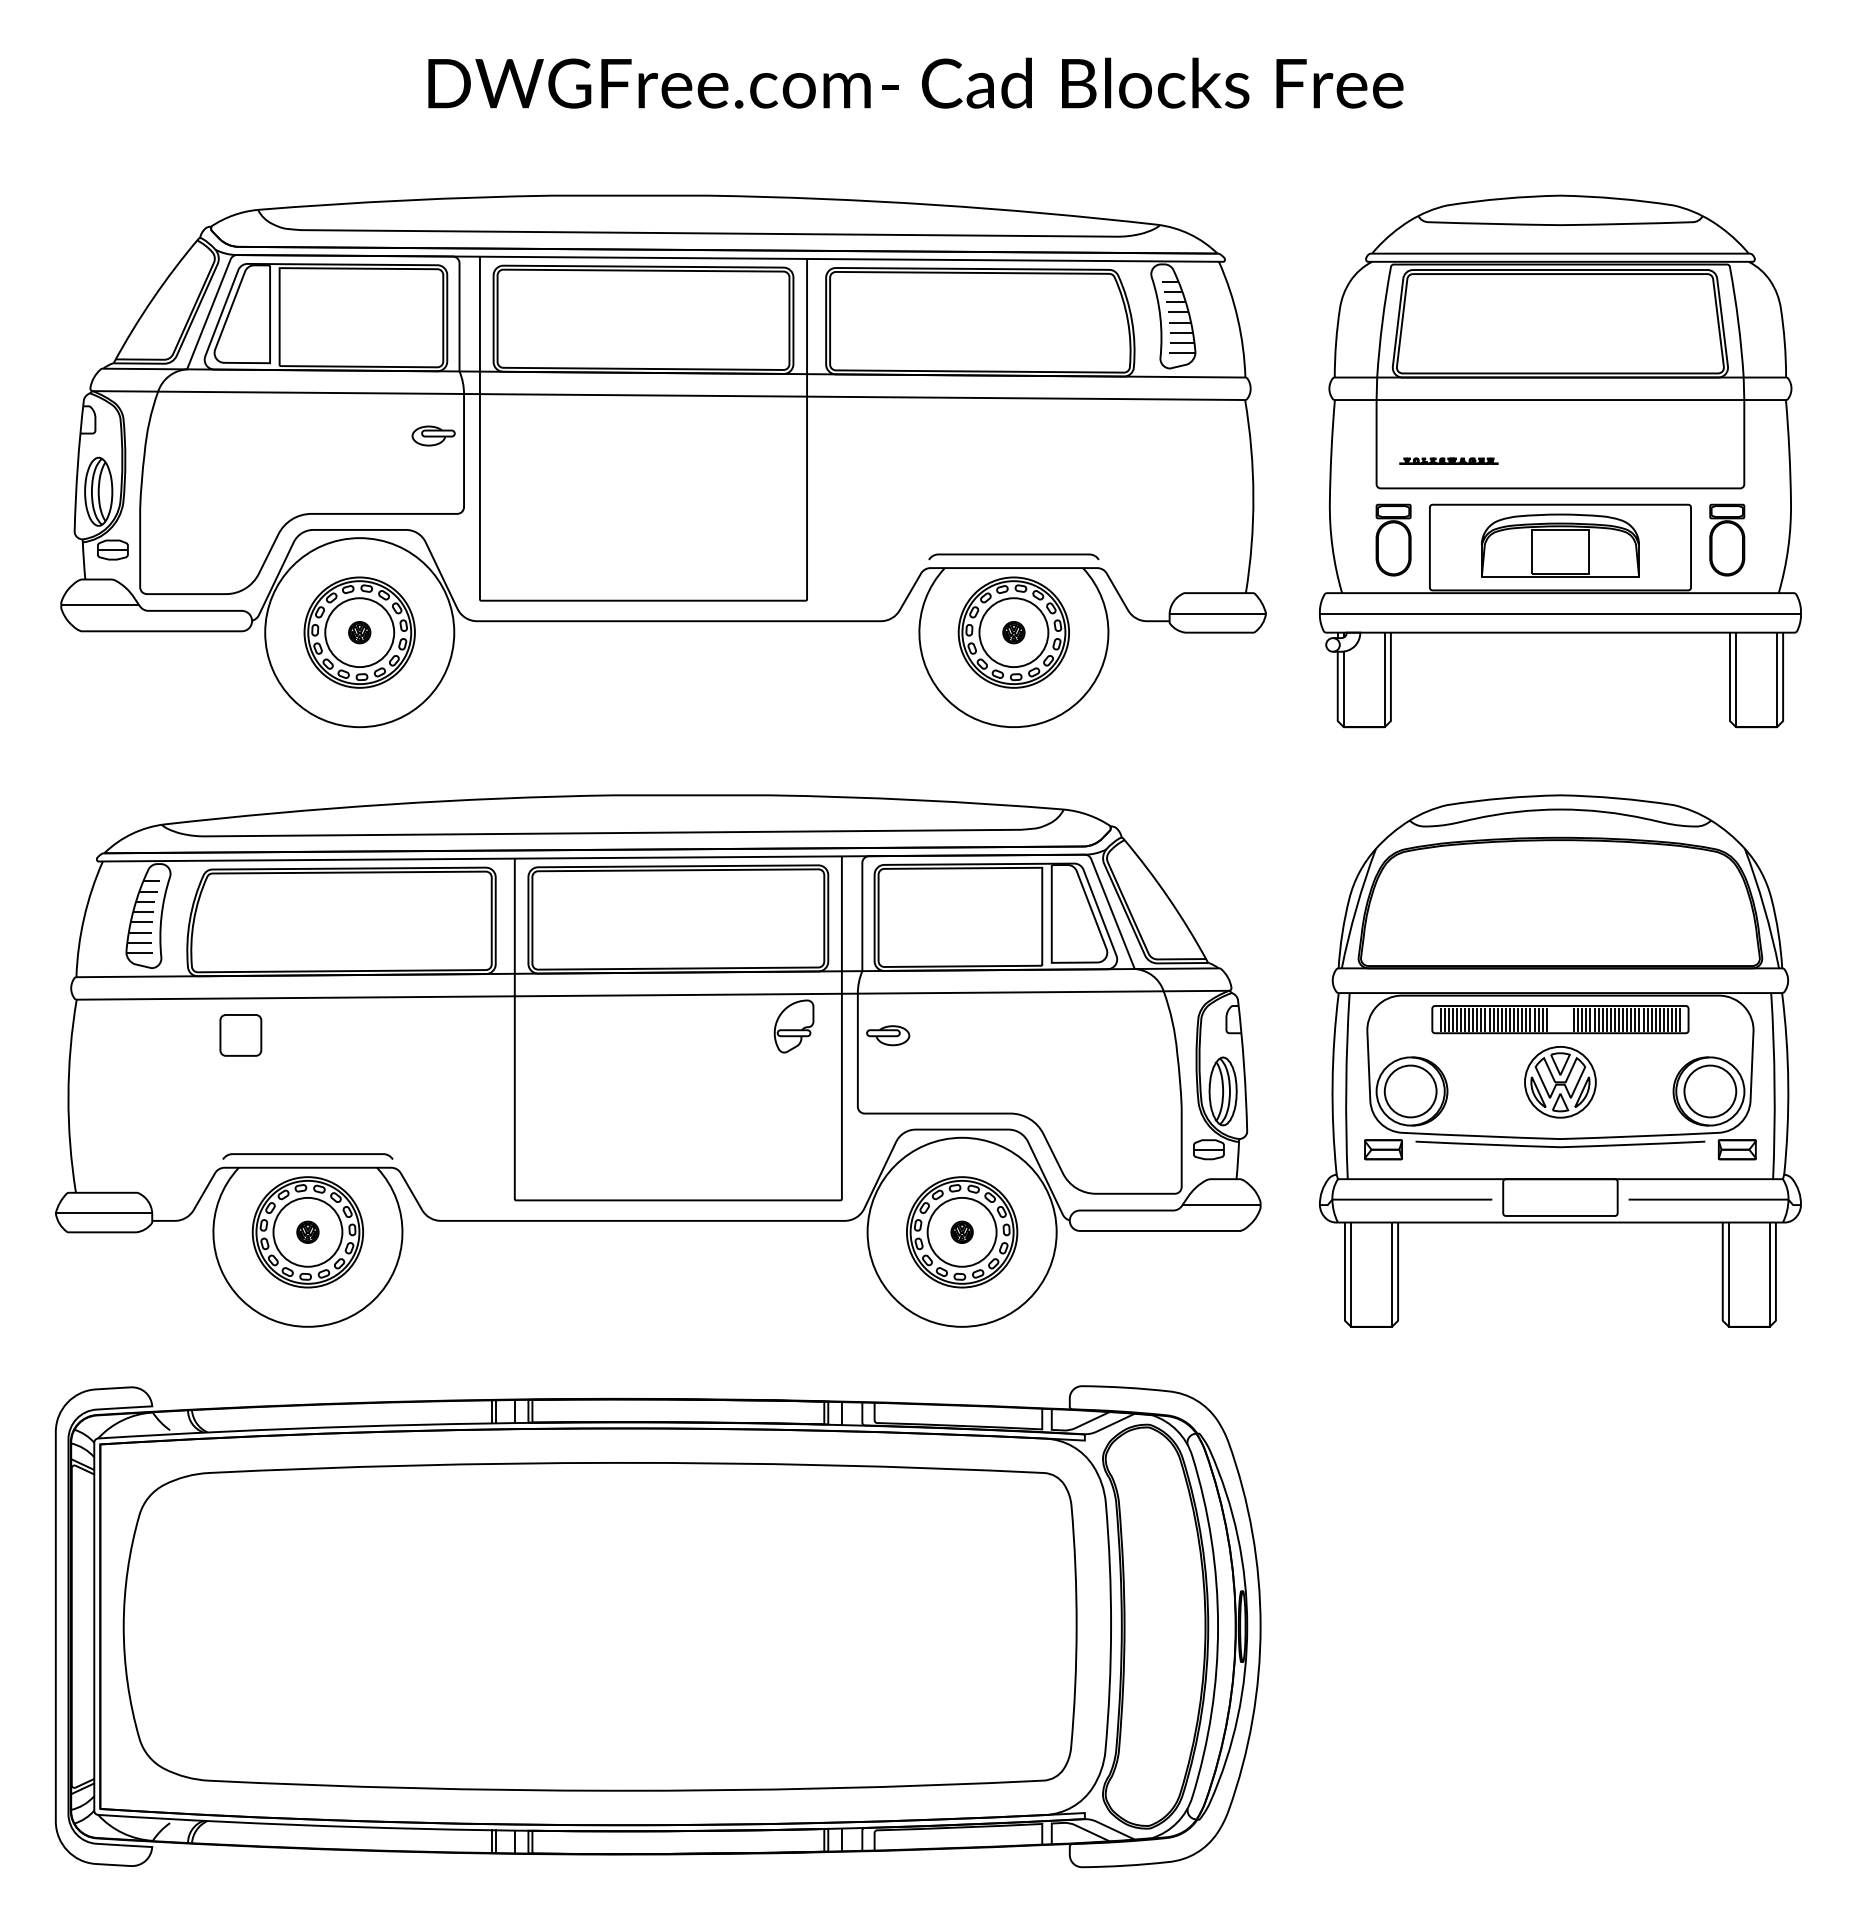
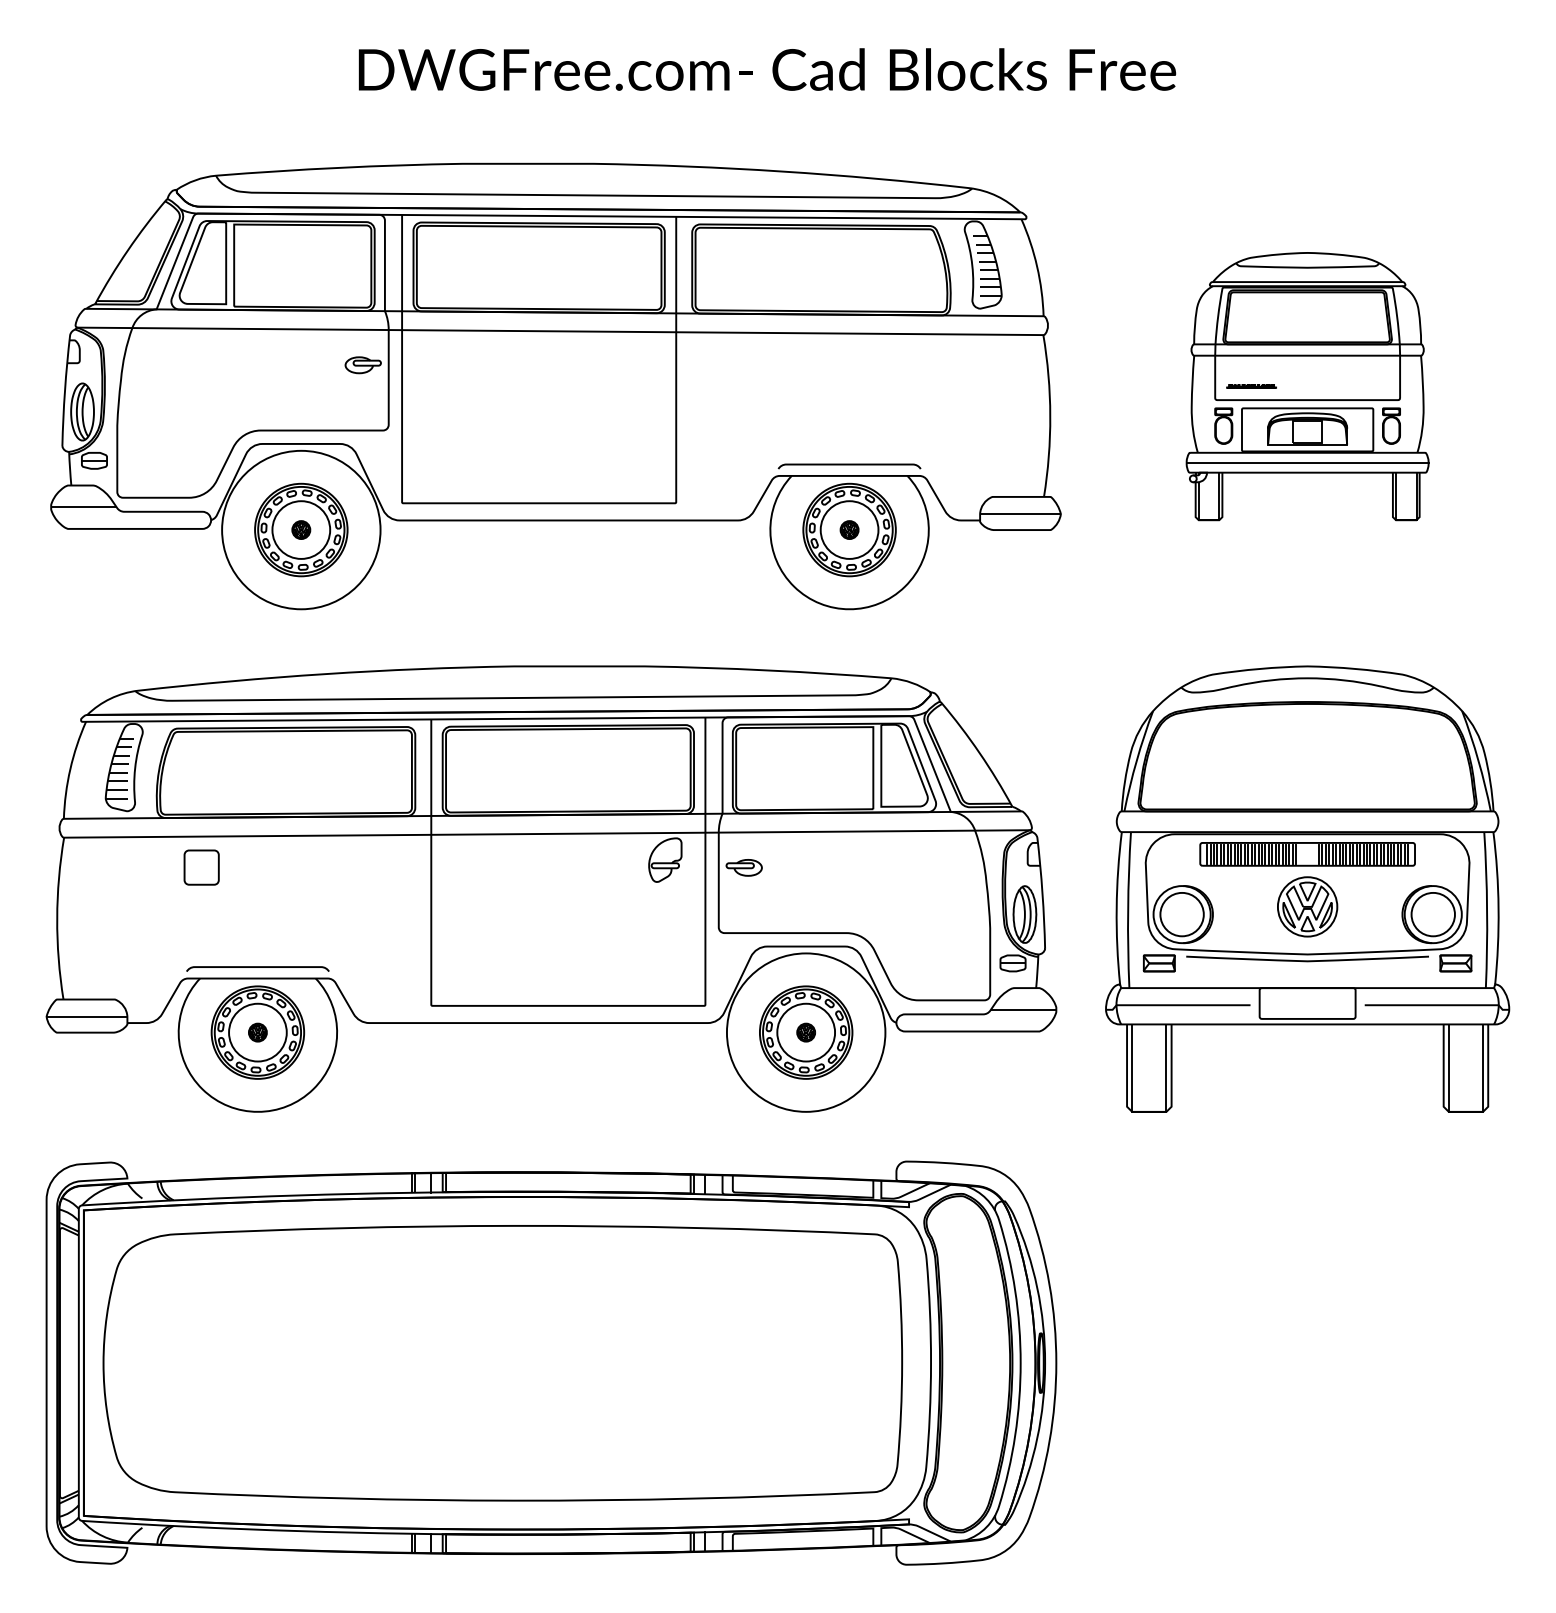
part: (1560, 461) -> (1307, 386), size x0.6

